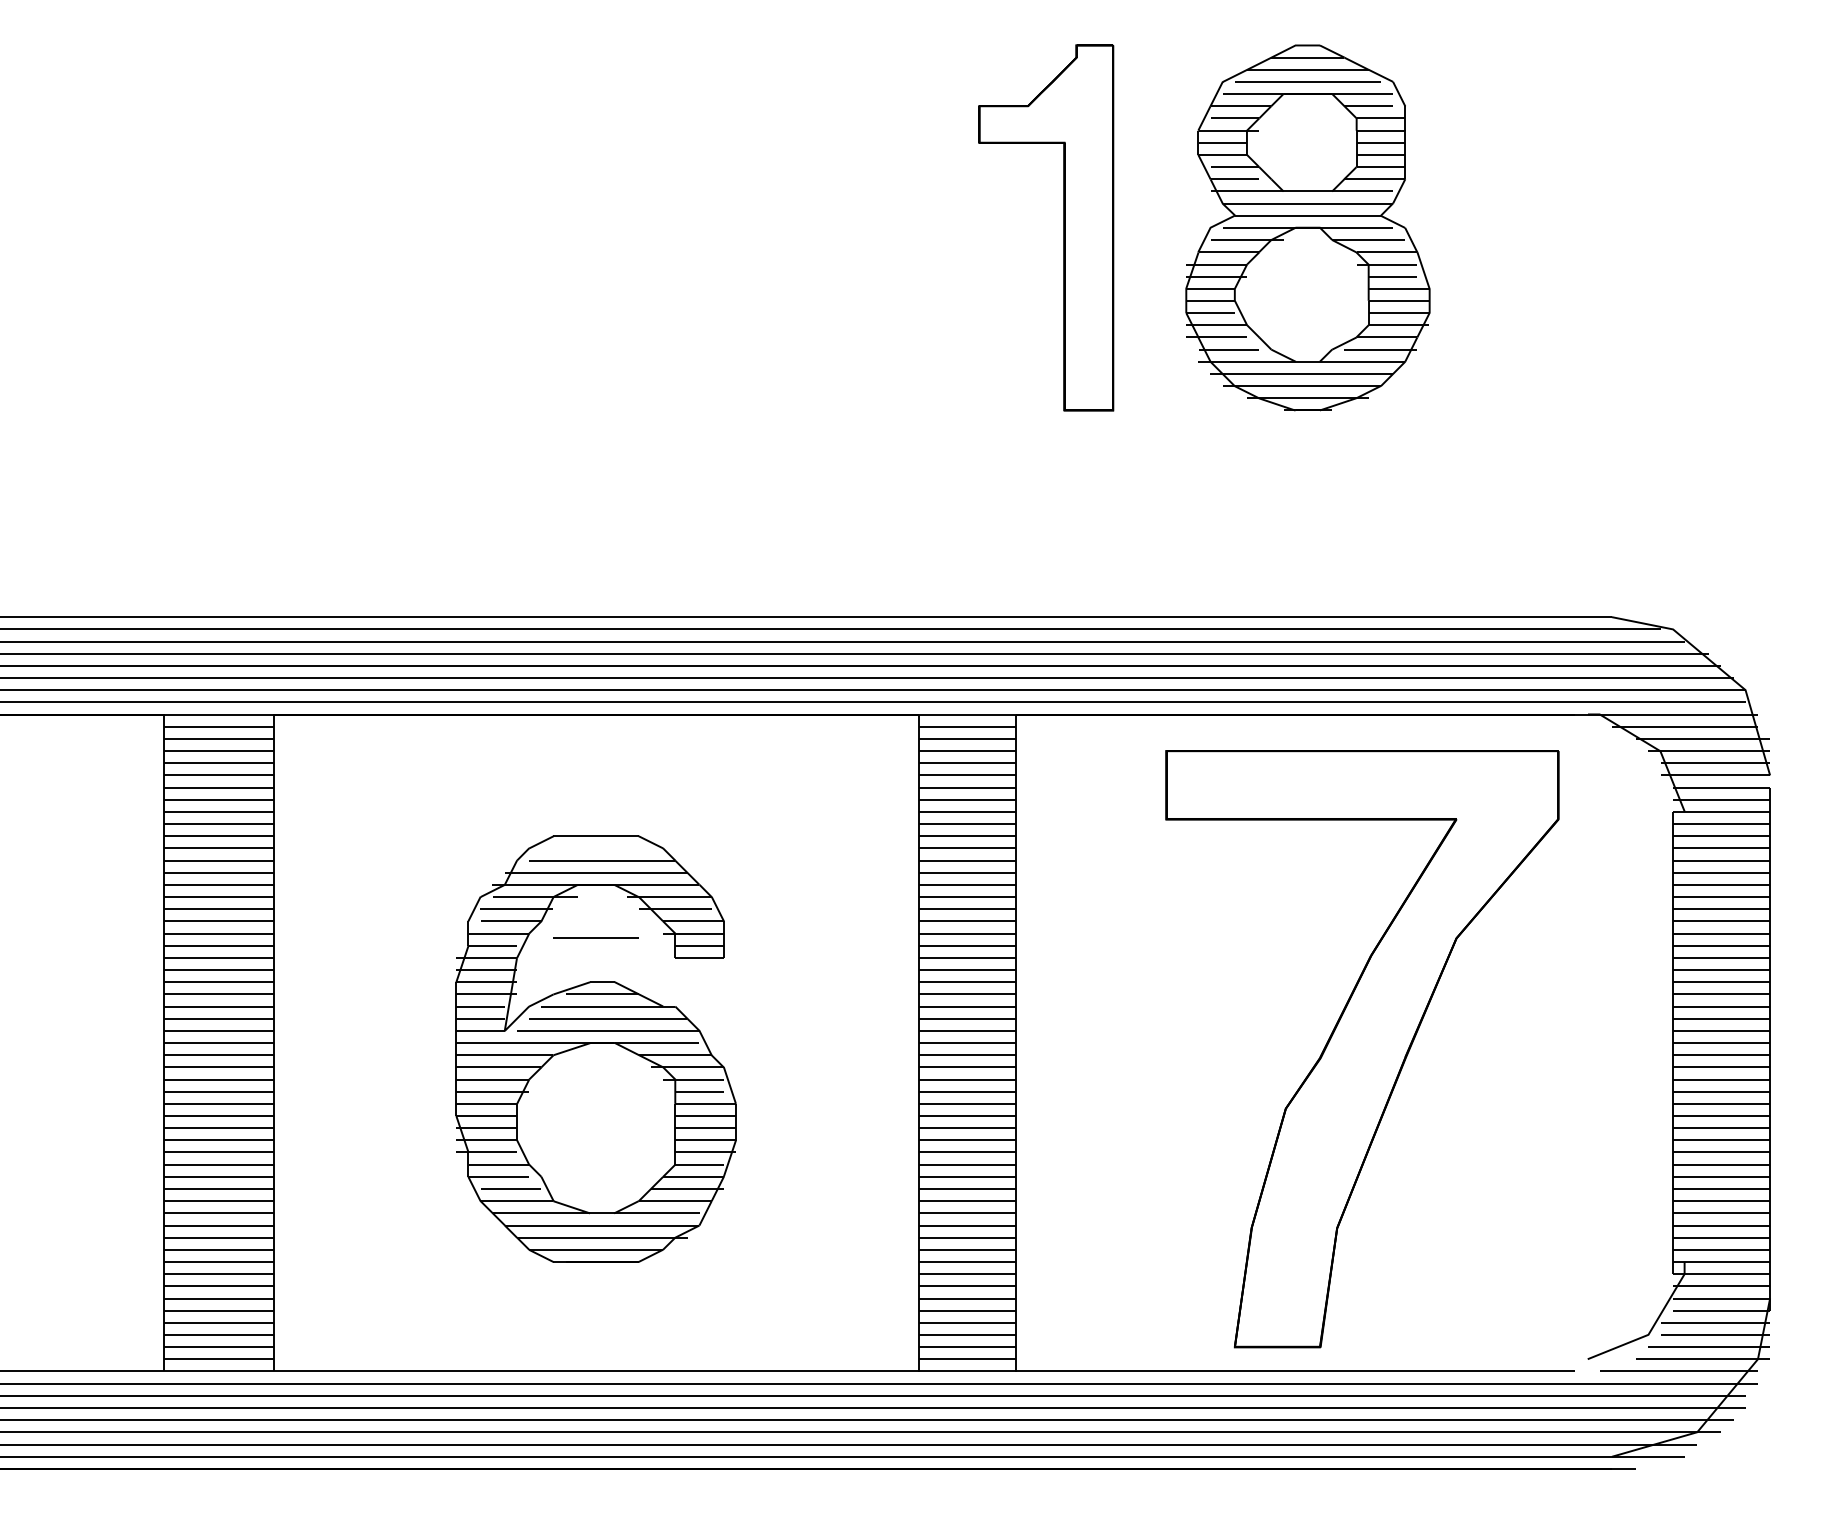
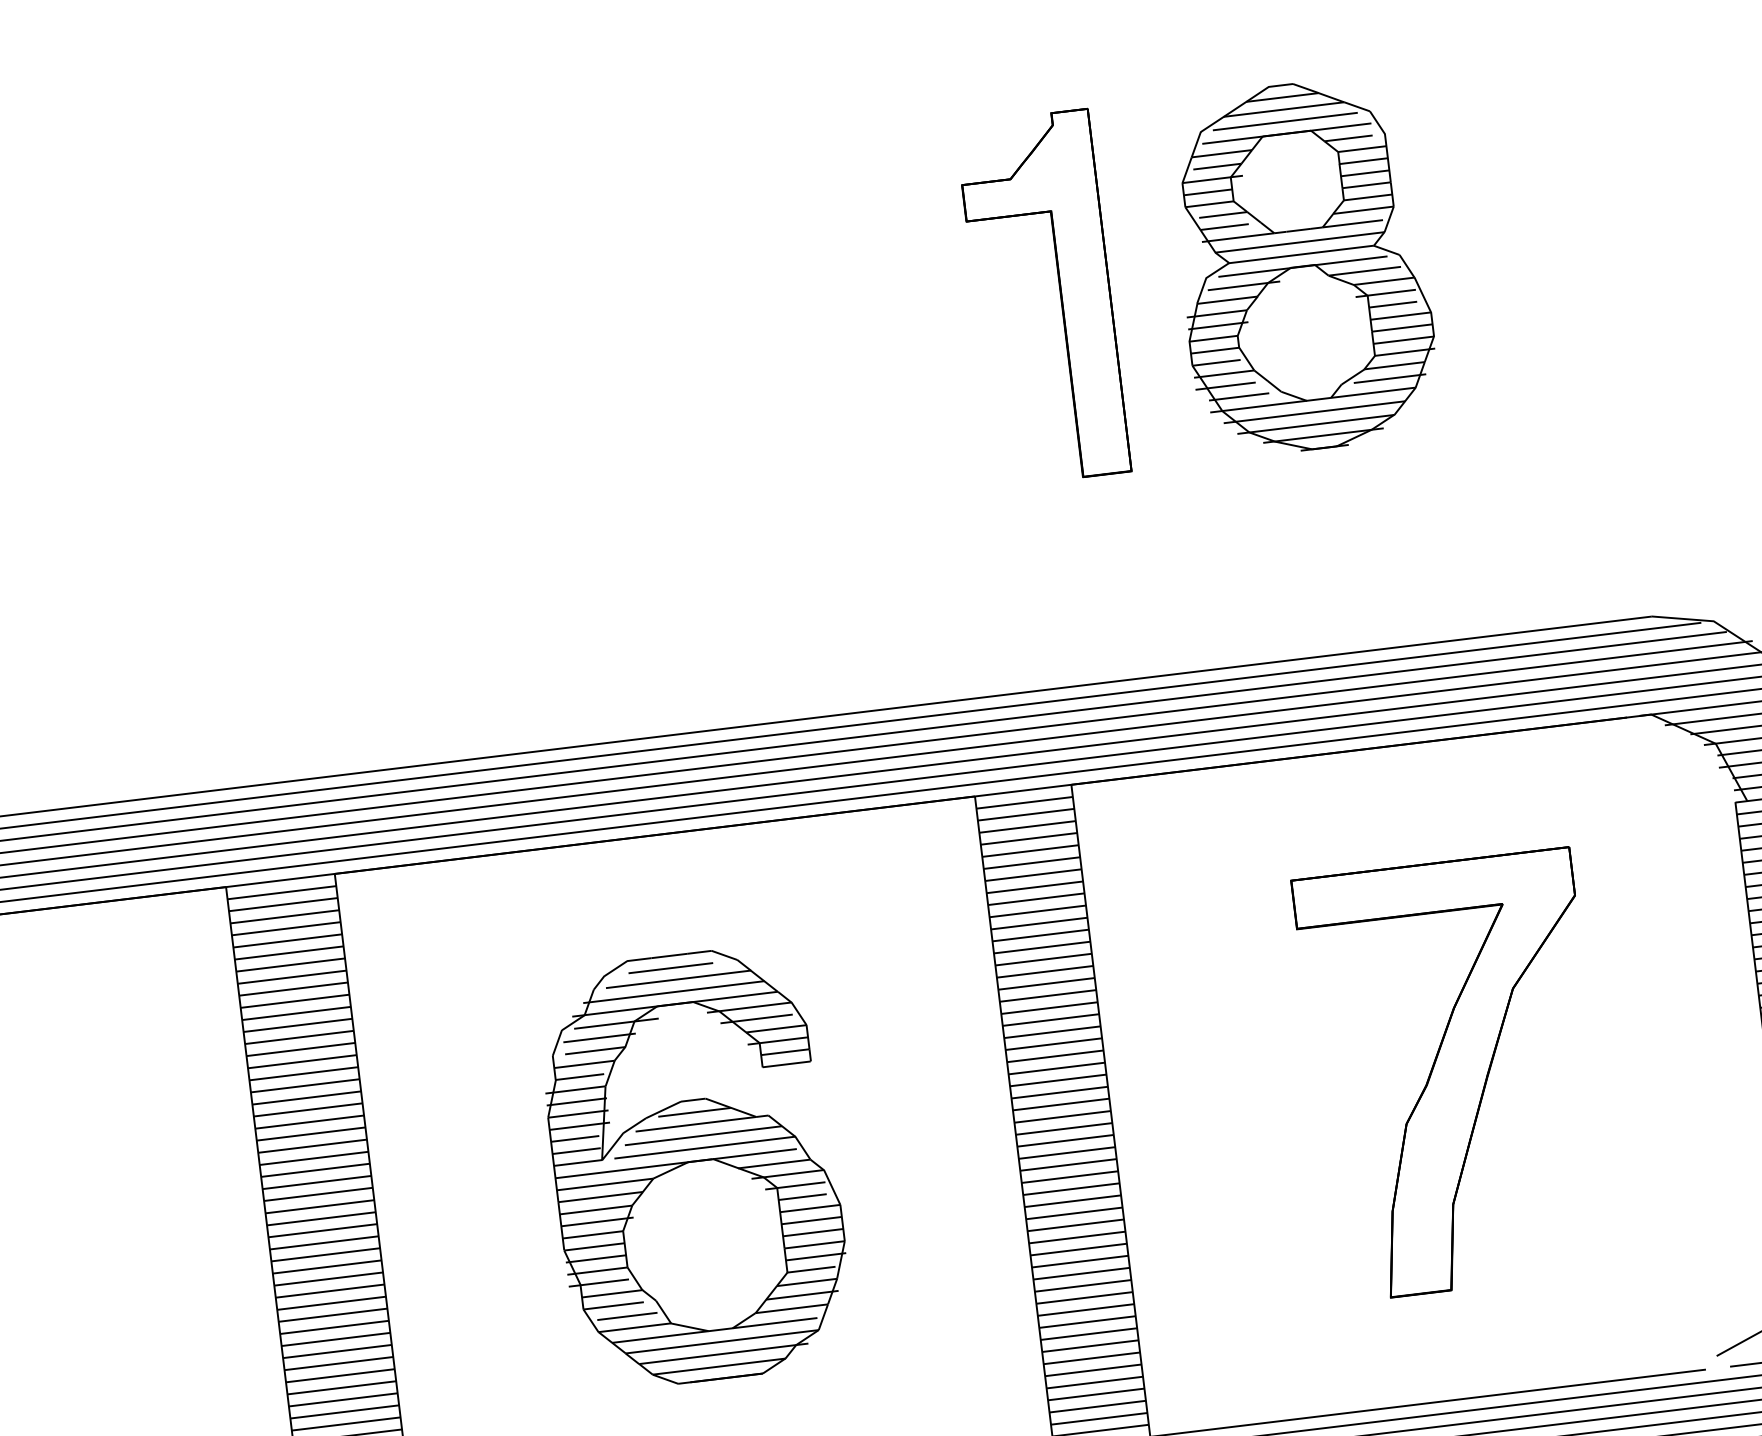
line: (595, 937) -> (670, 967), moved
part: (1362, 1048) -> (1455, 1074), size x0.71

